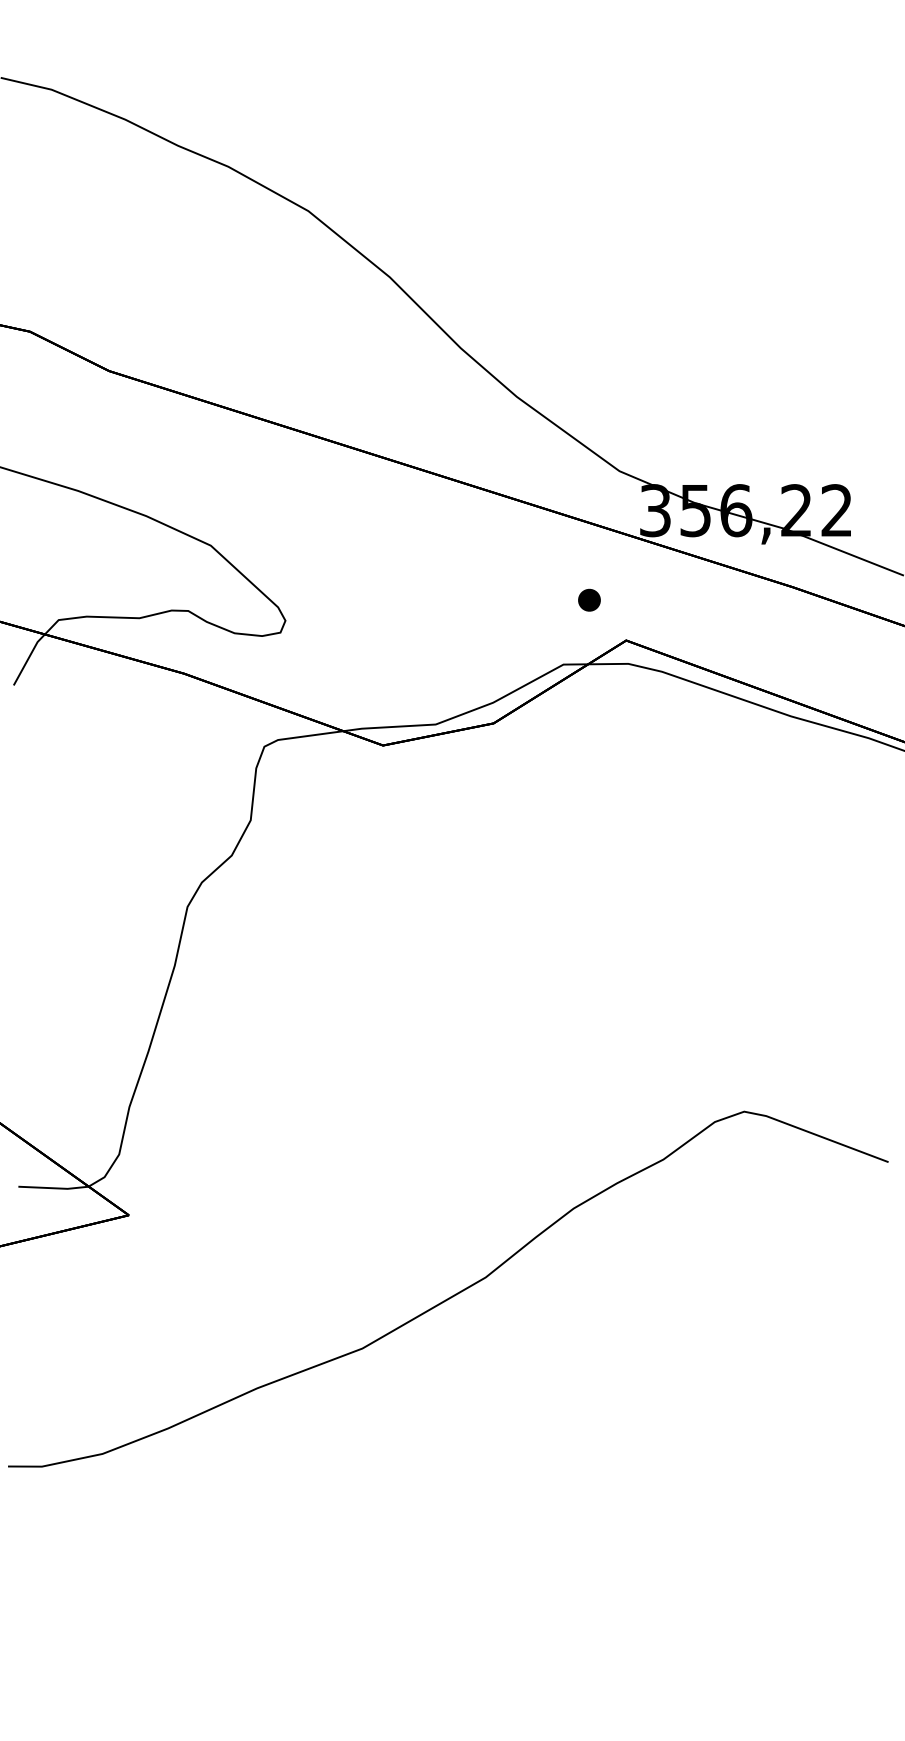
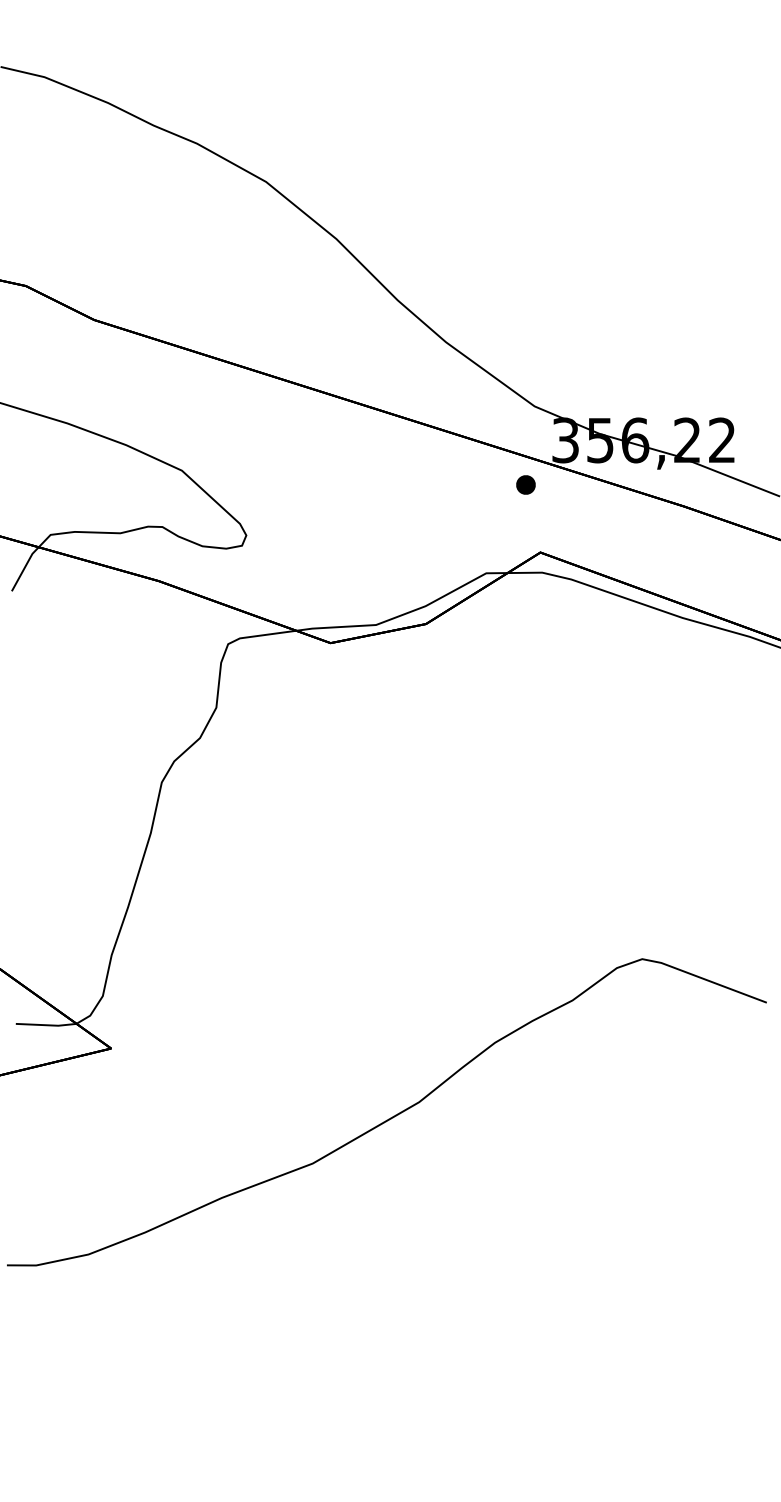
part: (589, 599) -> (525, 484), moved

